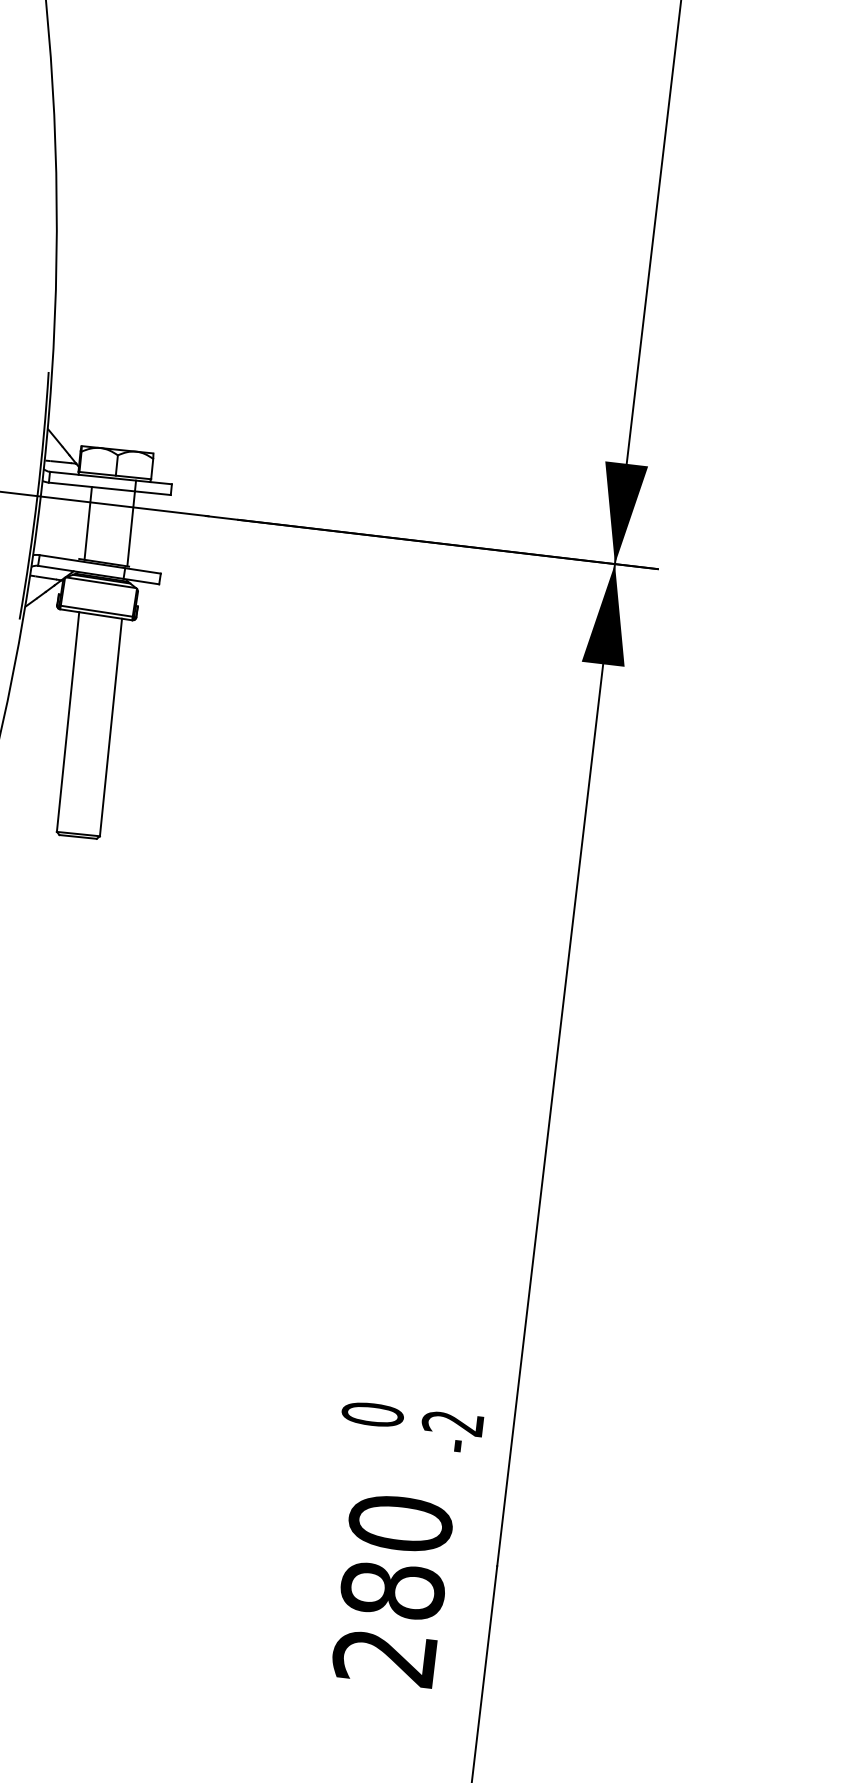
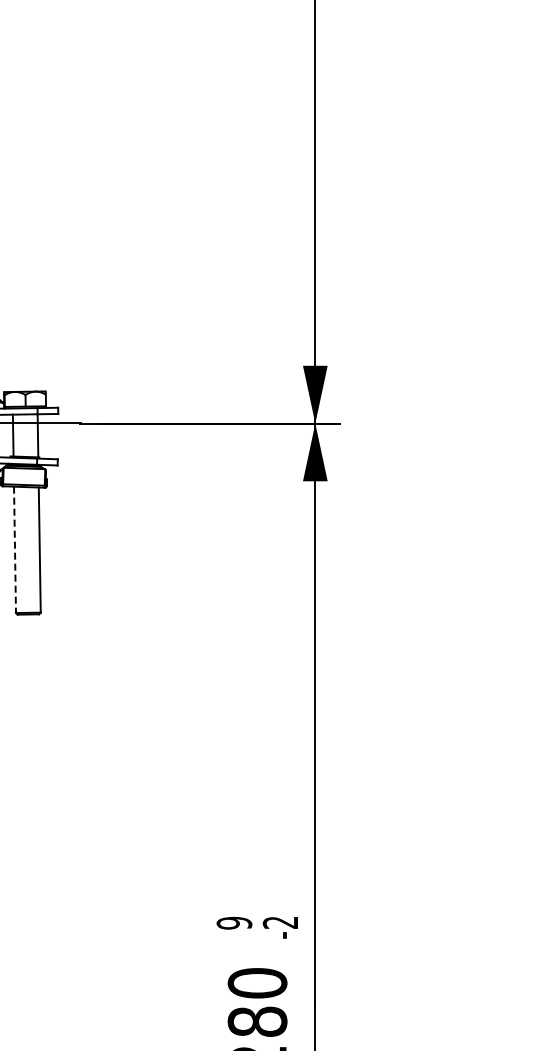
line: (68, 723) -> (15, 550), solid -> dashed
text: (372, 1413) -> (234, 922), 0 -> 9

